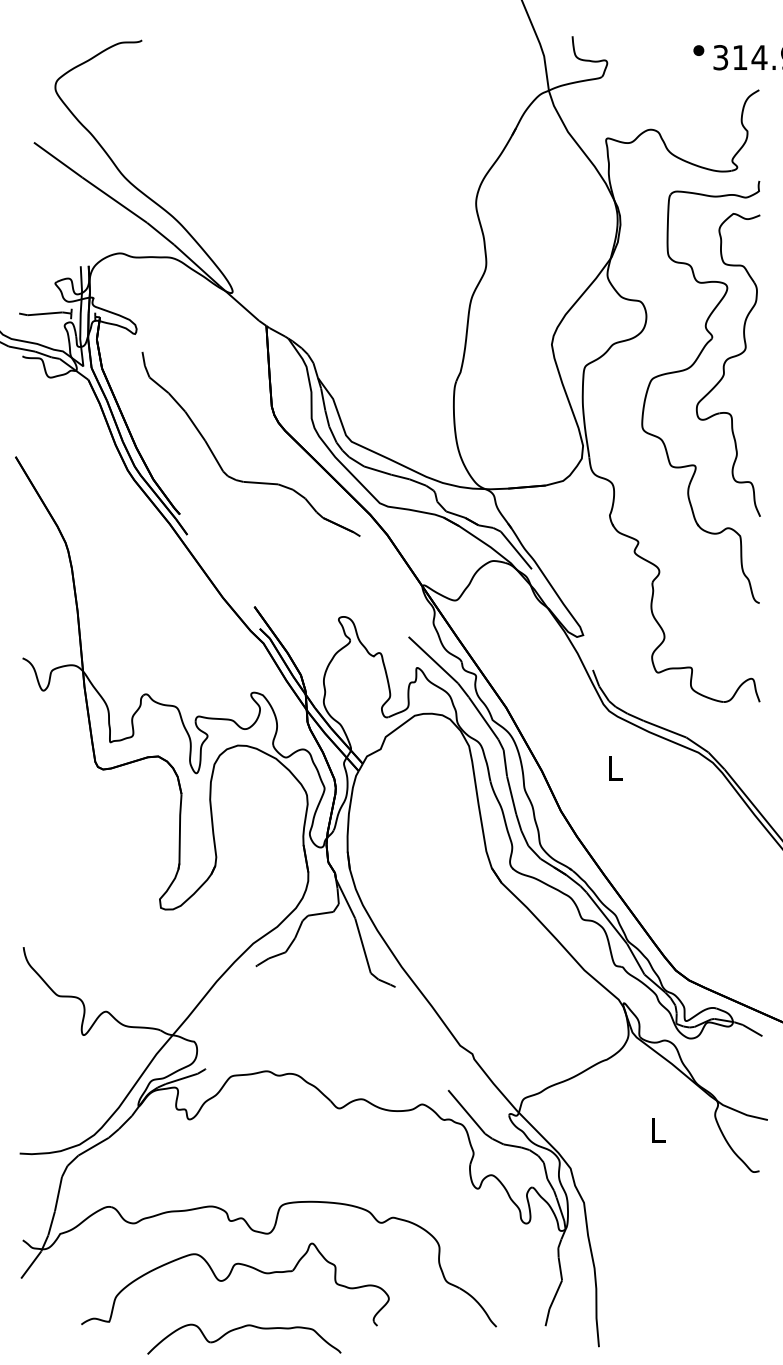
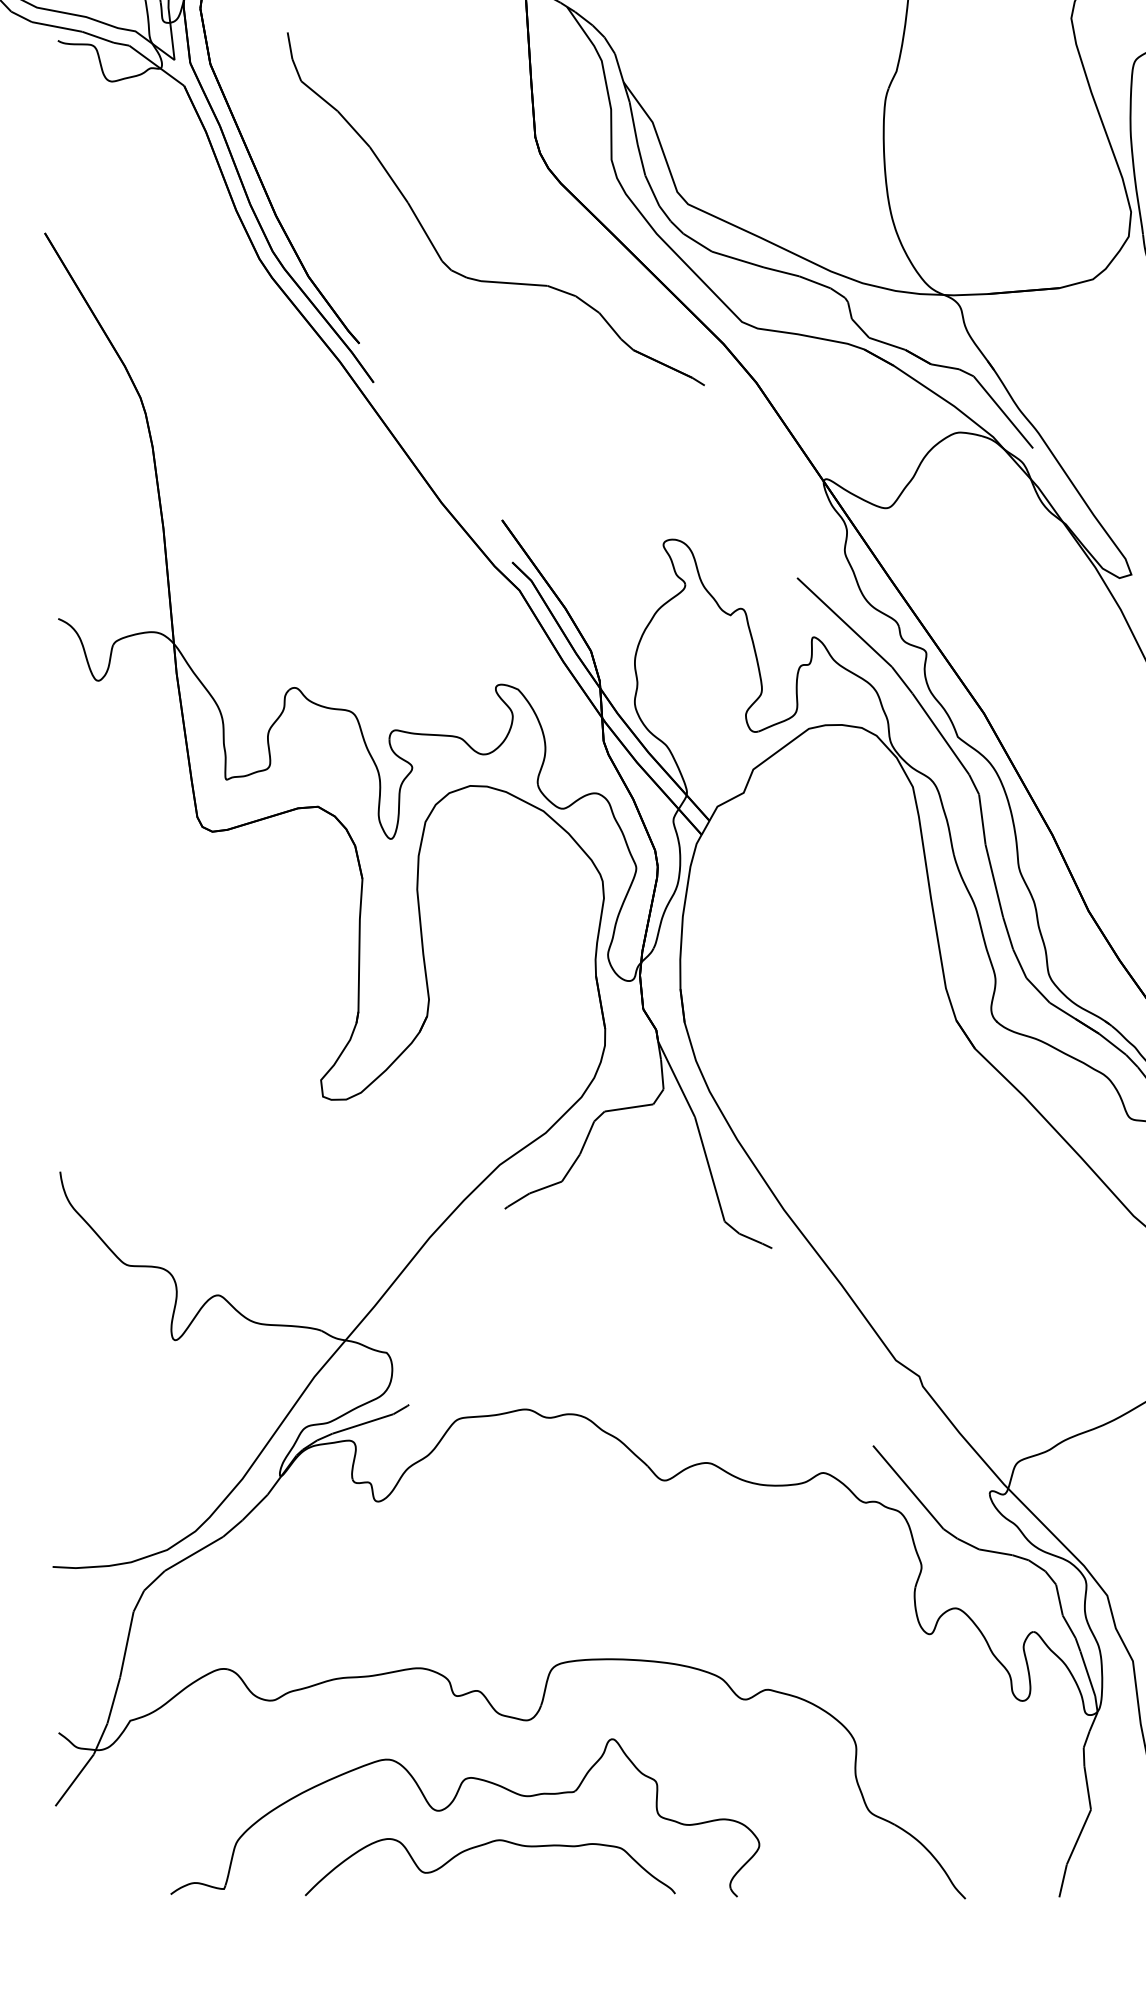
part: (241, 1328) -> (484, 1846), moved

